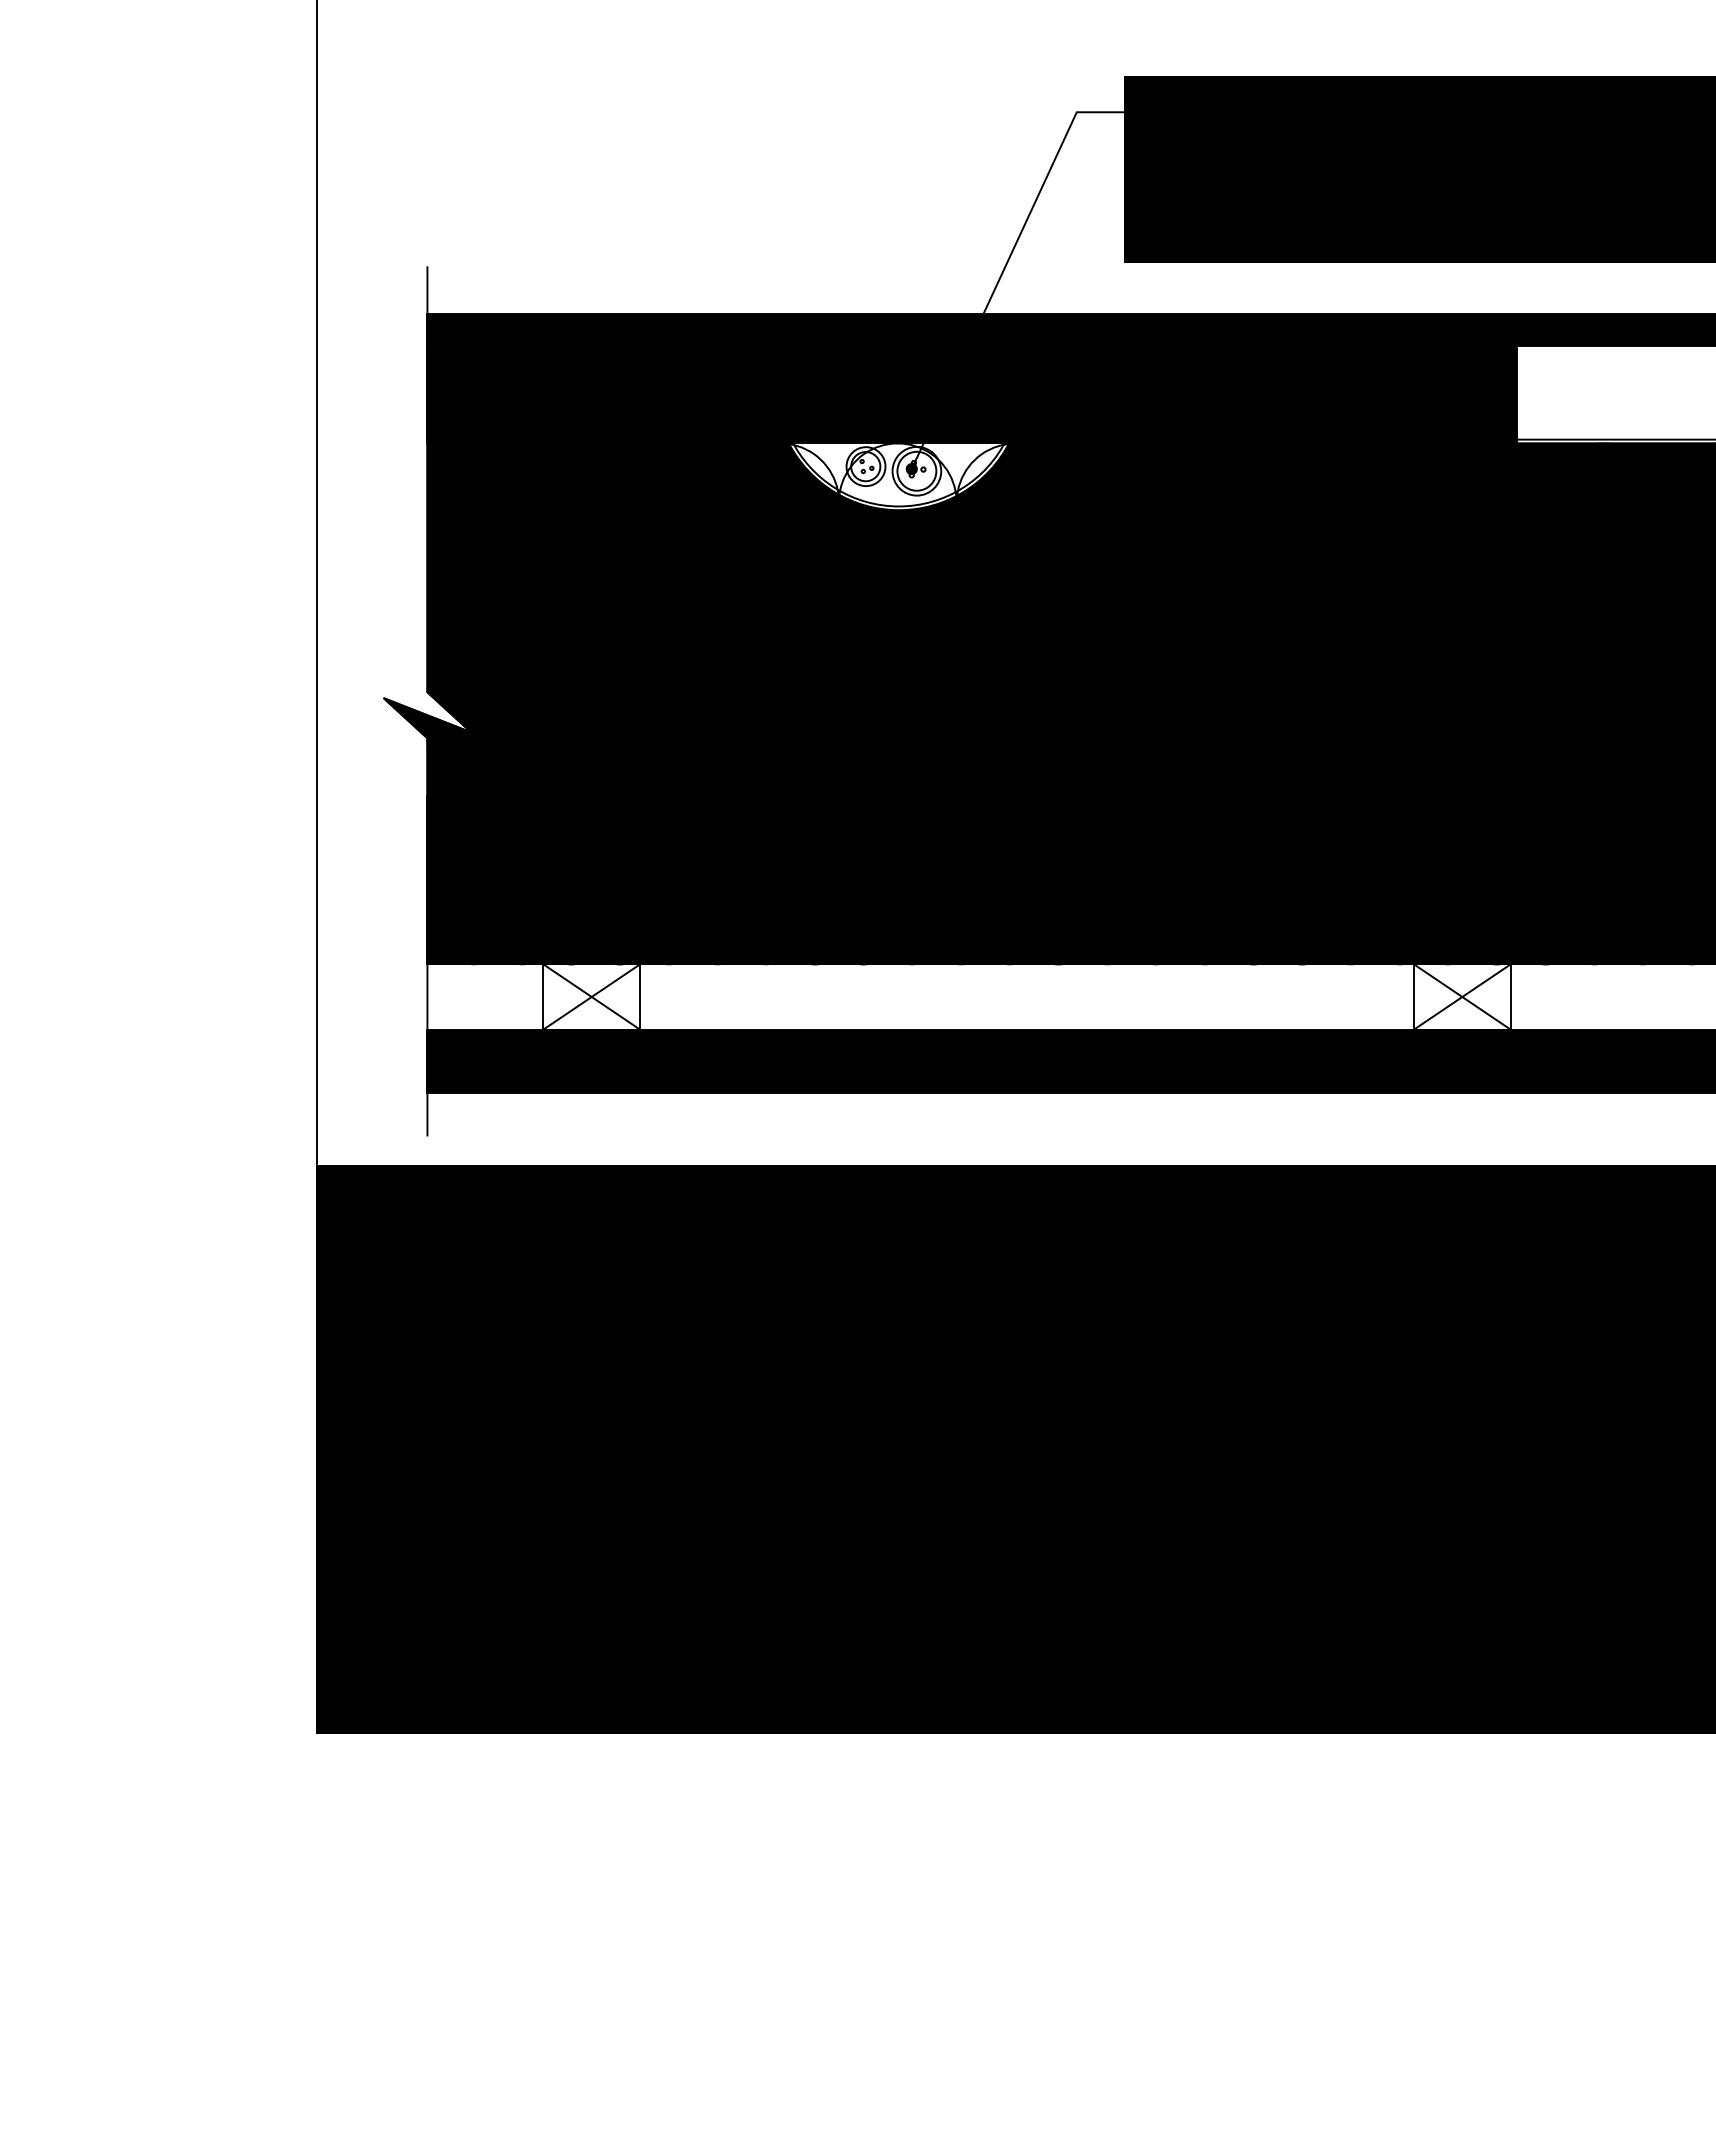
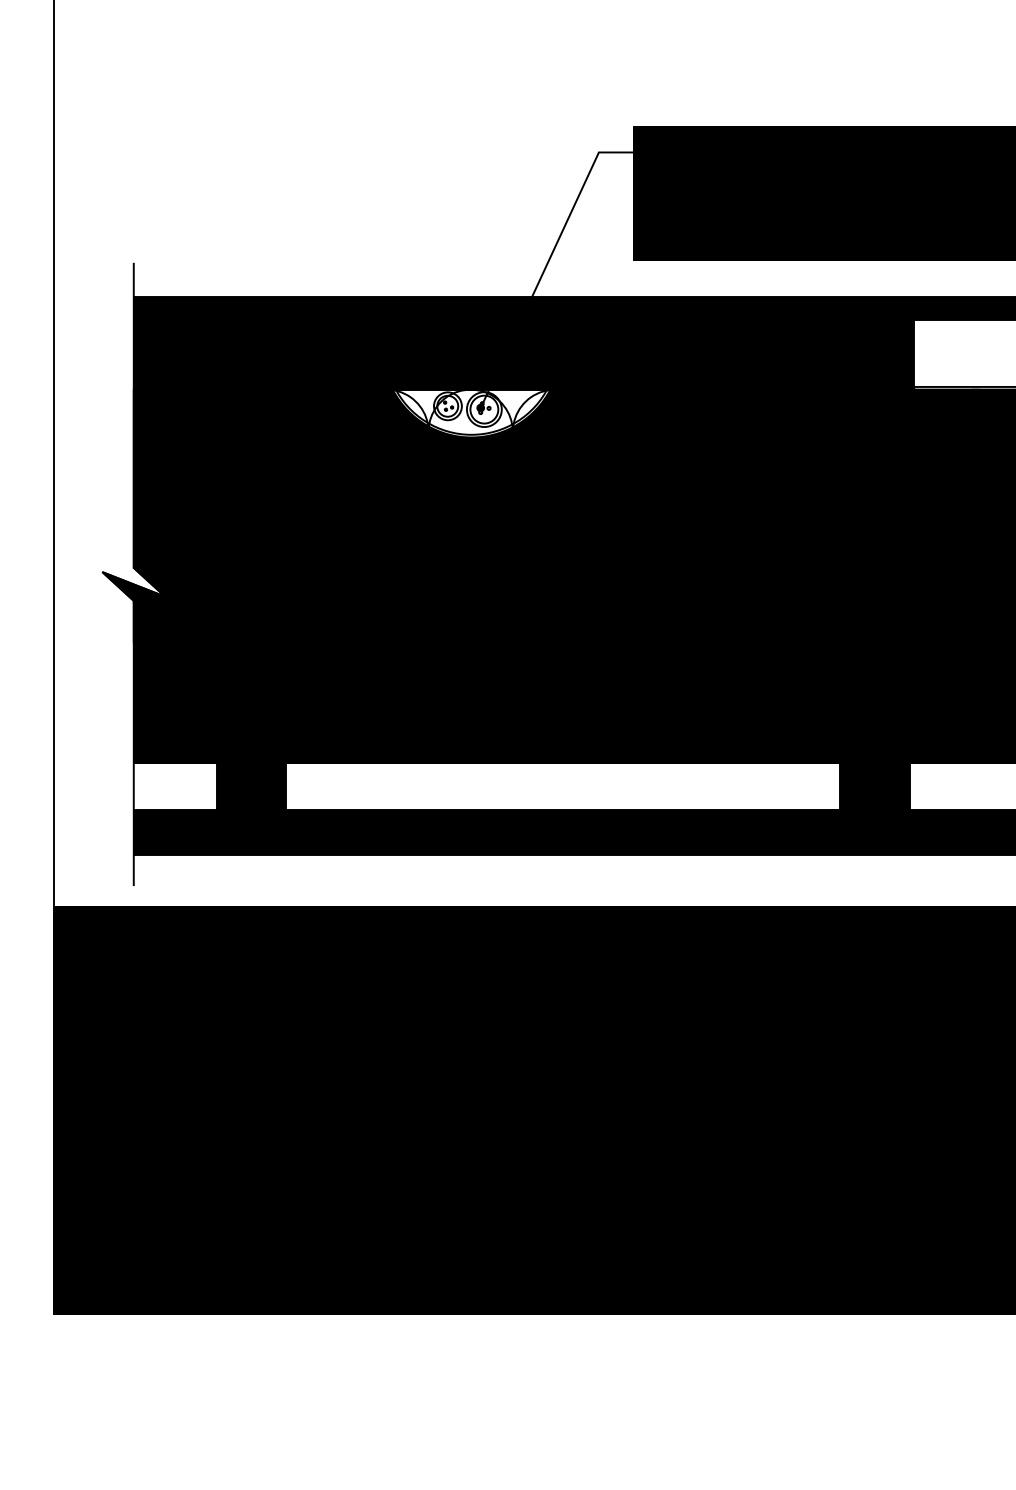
fill: (591, 996) -> (251, 785), added
fill: (1462, 996) -> (875, 785), added

